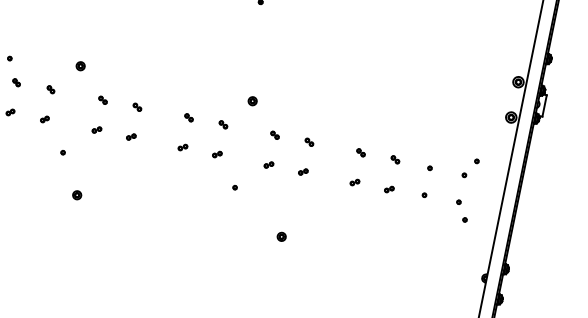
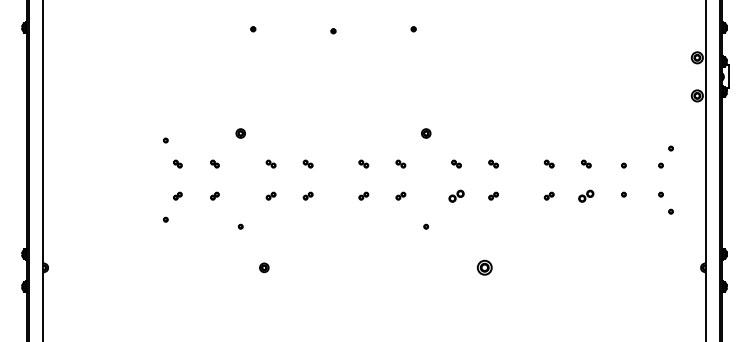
part: (269, 164) -> (456, 195), size x1.6
part: (389, 188) -> (586, 195), size x1.6
part: (281, 236) -> (484, 267), size x1.6

